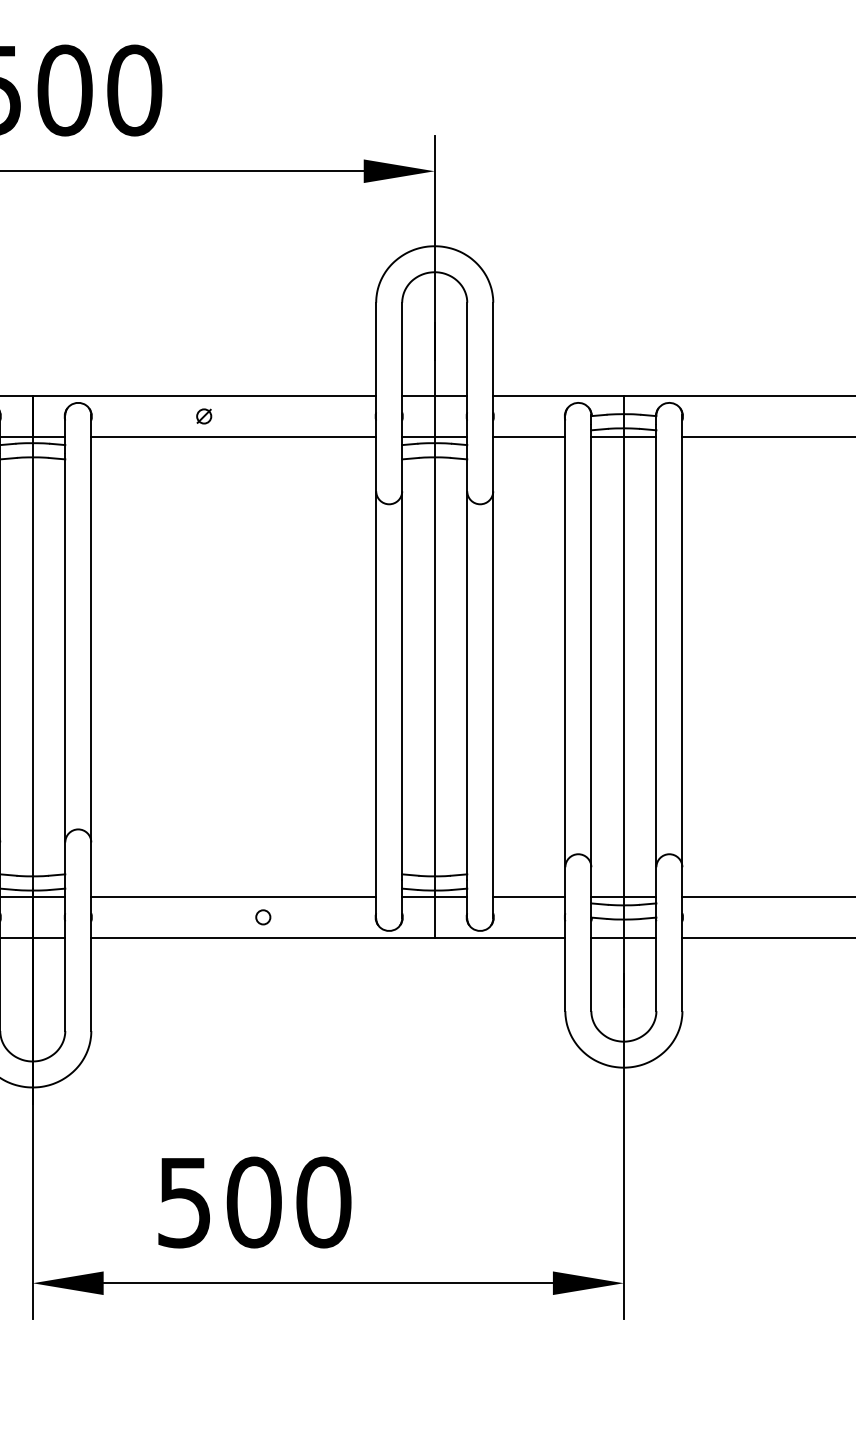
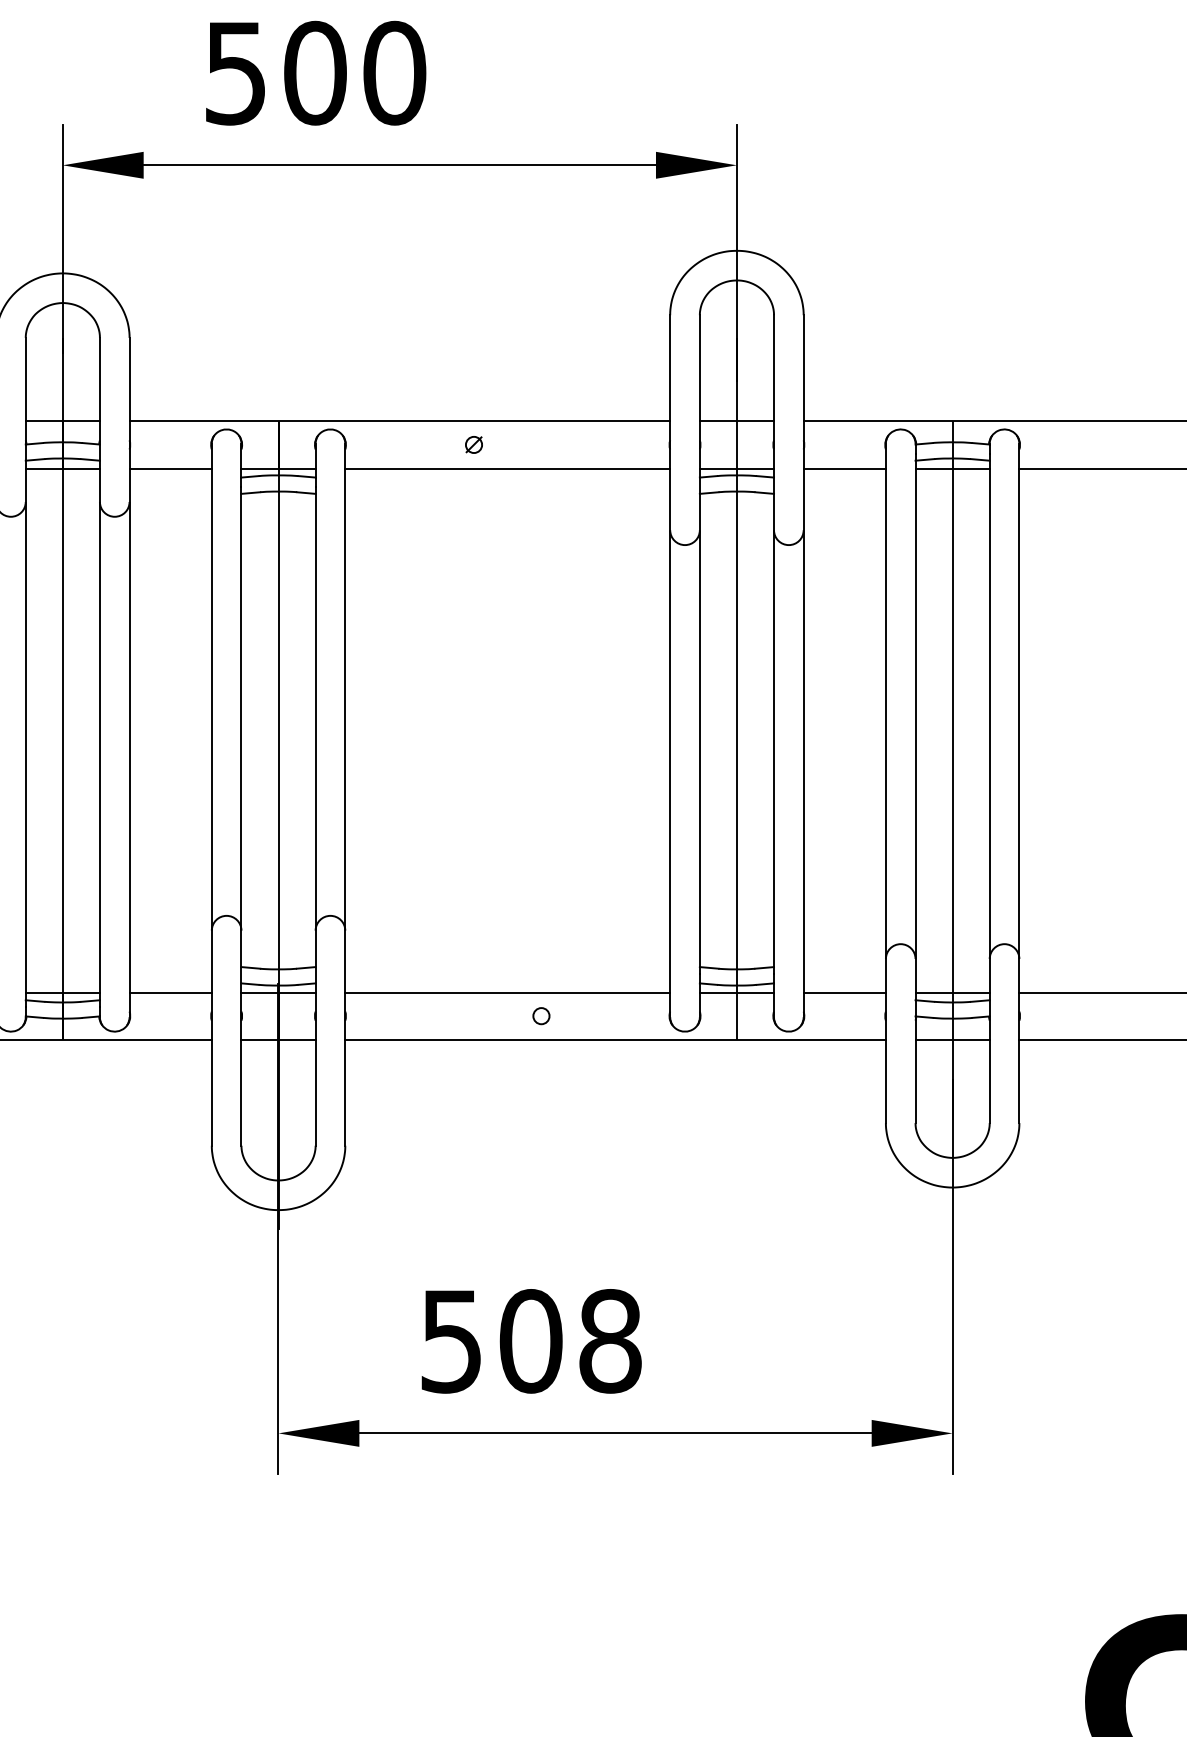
text: (323, 1202) -> (610, 1341), 500 -> 508

